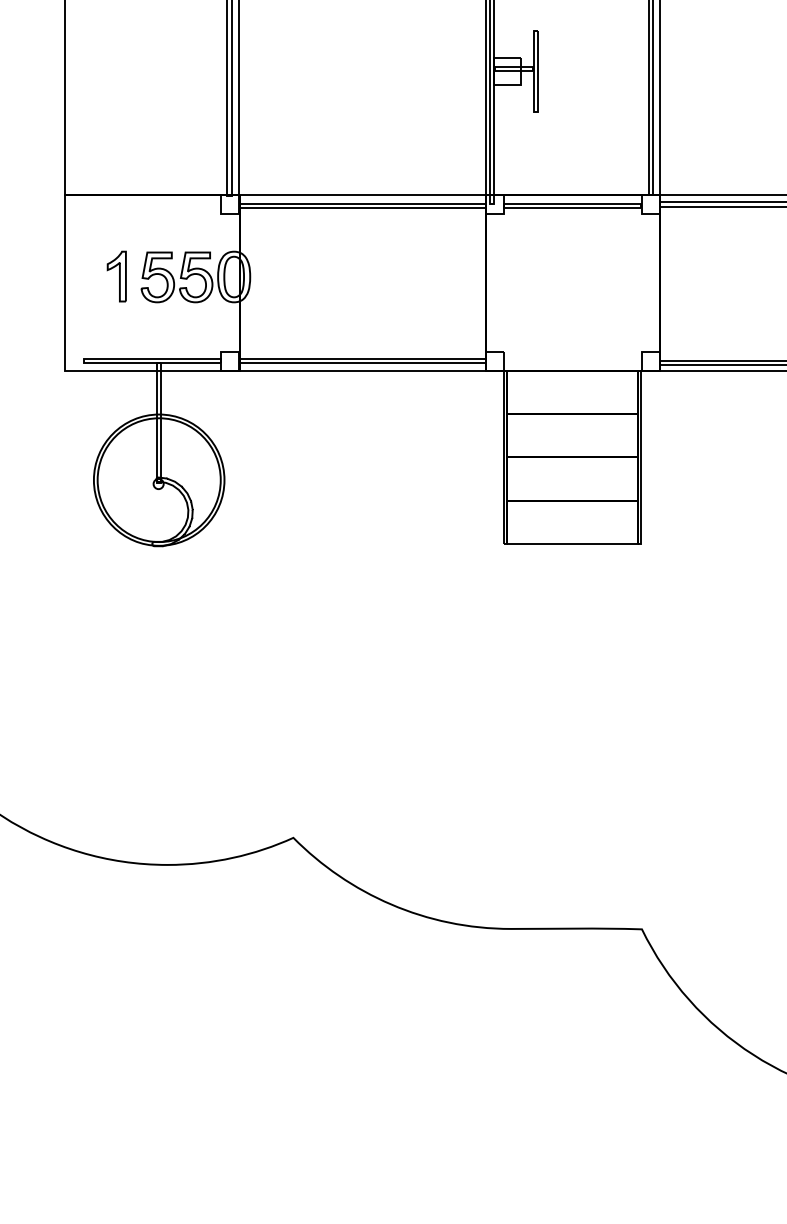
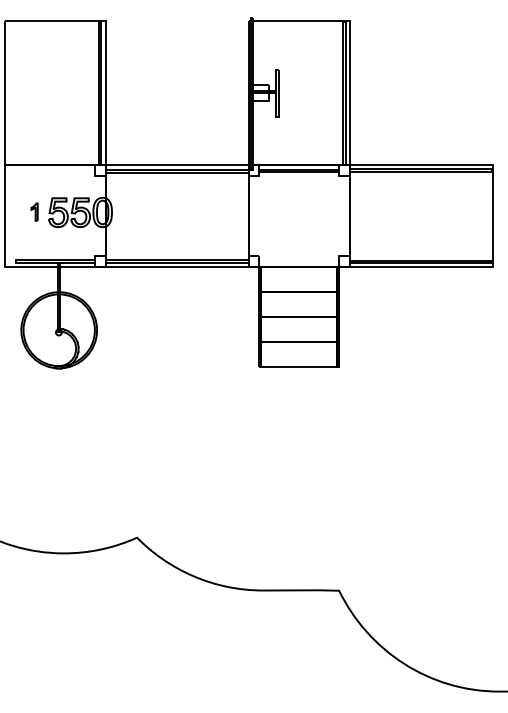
part: (116, 275) -> (34, 211), size x0.6

